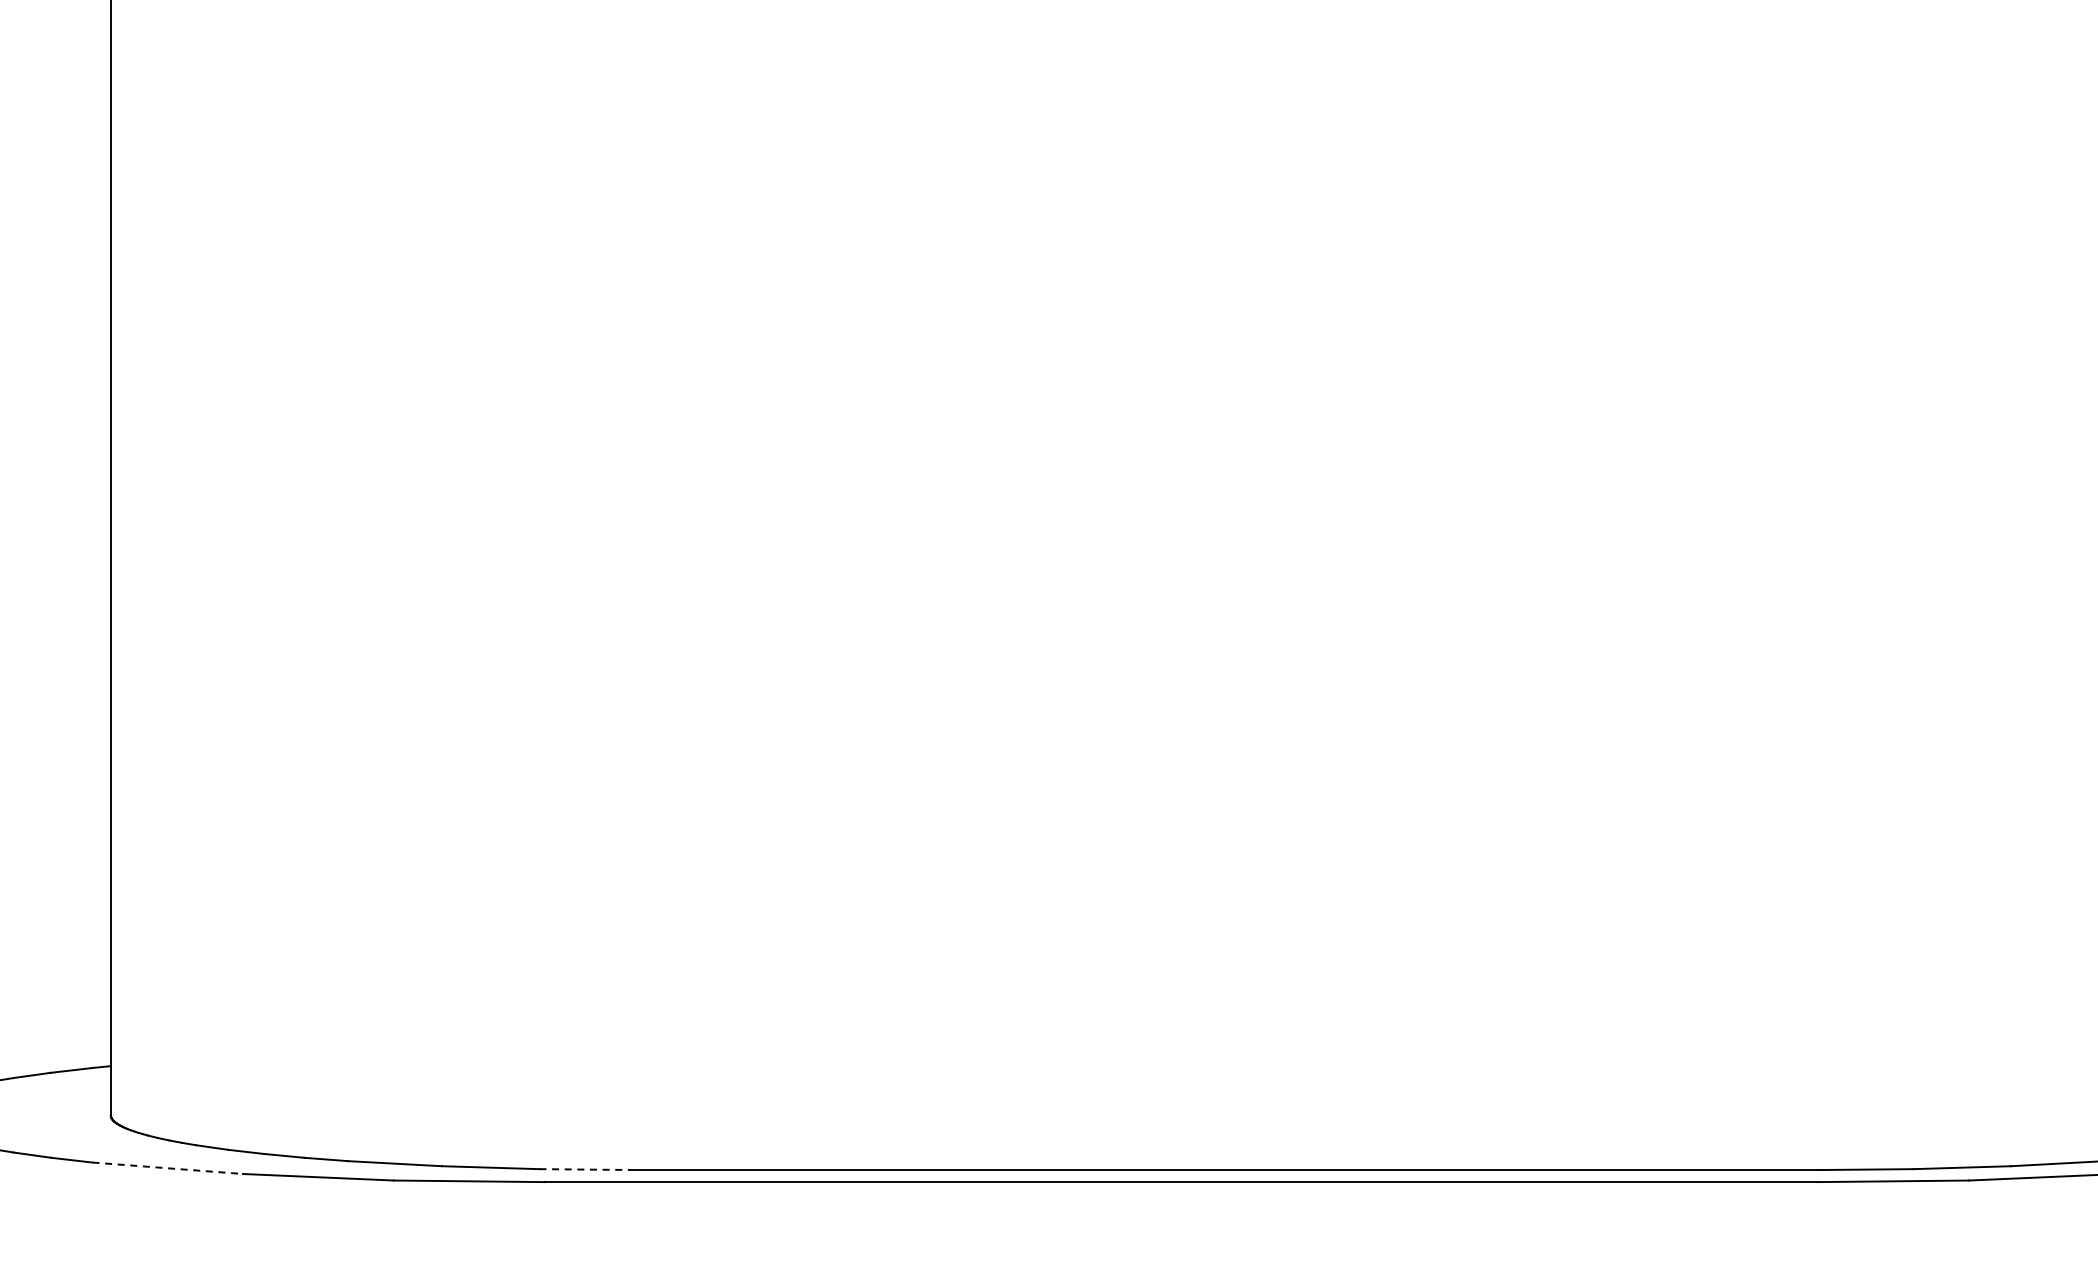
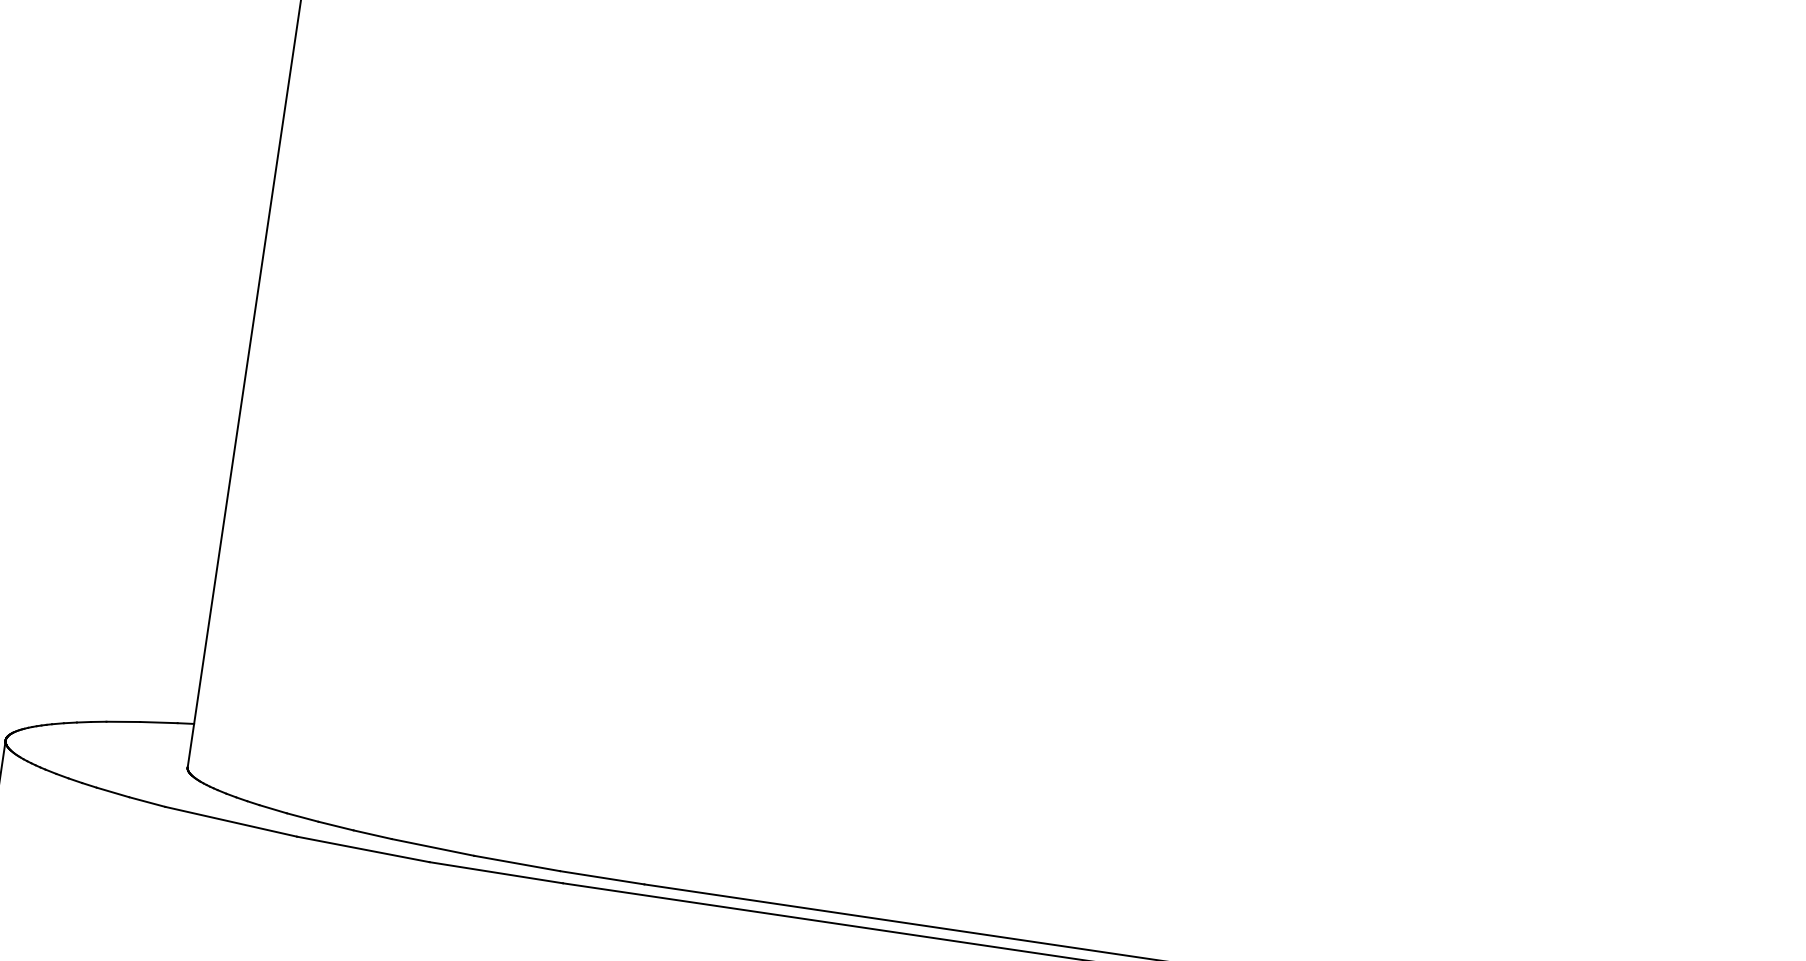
line: (168, 1168) -> (231, 822), dashed -> solid
line: (587, 1169) -> (602, 877), dashed -> solid

